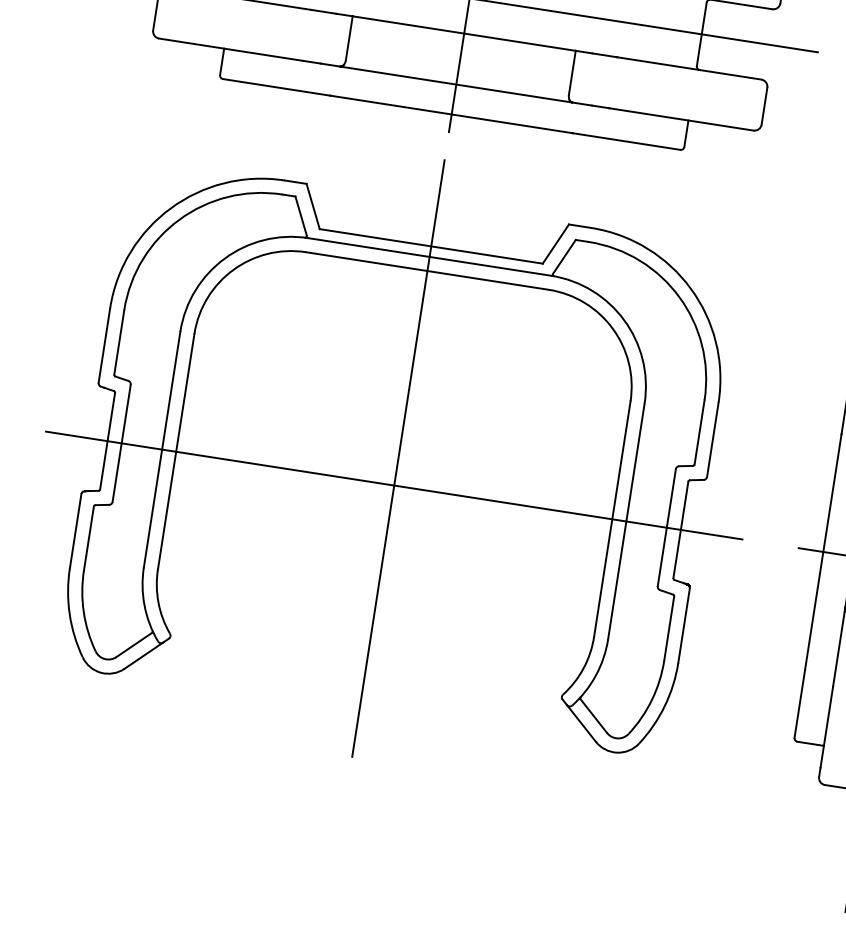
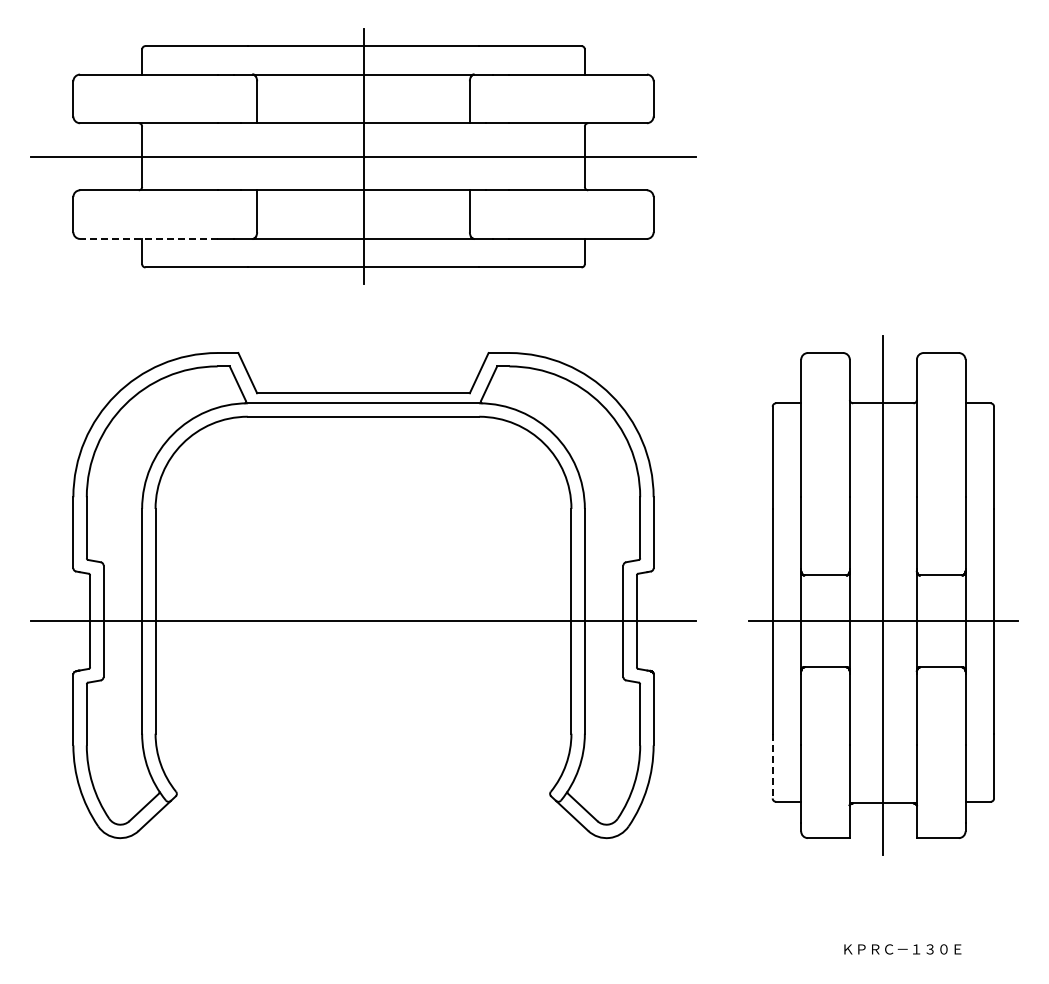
line: (230, 49) -> (148, 238), solid -> dashed
line: (398, 458) -> (363, 595), removed
line: (799, 704) -> (772, 766), solid -> dashed

